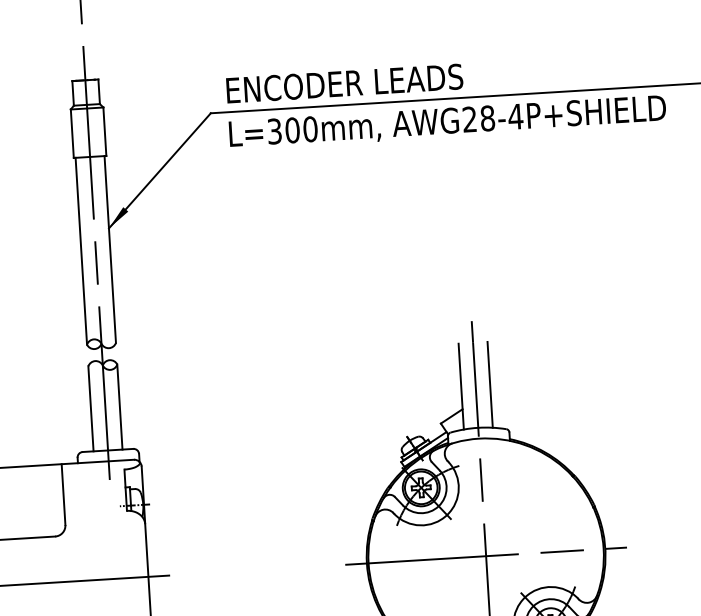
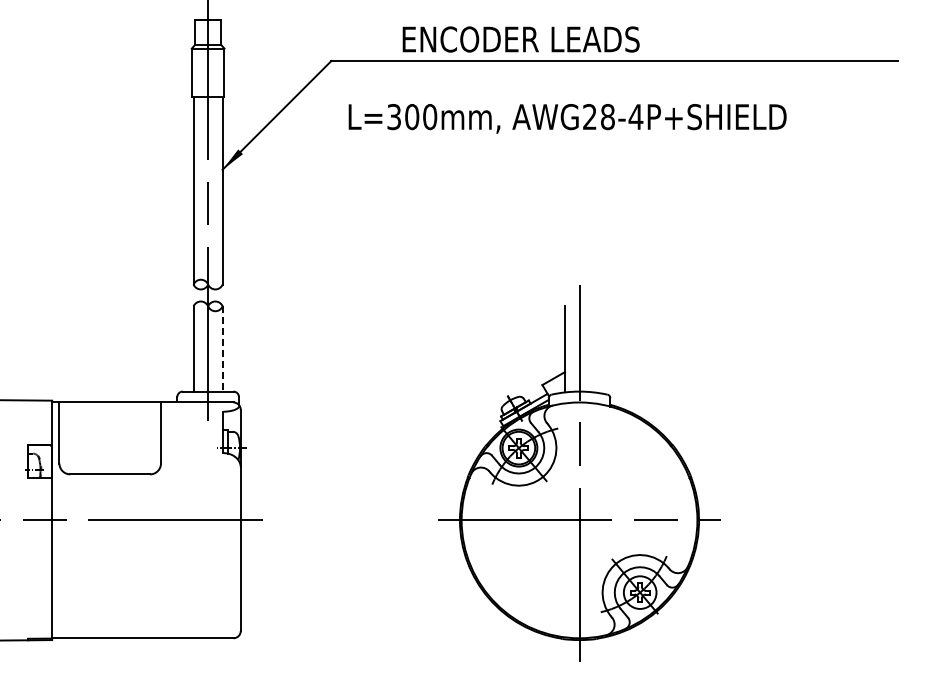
text: (344, 83) -> (520, 39), moved
text: (447, 122) -> (567, 118), moved
line: (490, 384) -> (594, 349), removed
line: (119, 406) -> (222, 348), solid -> dashed

